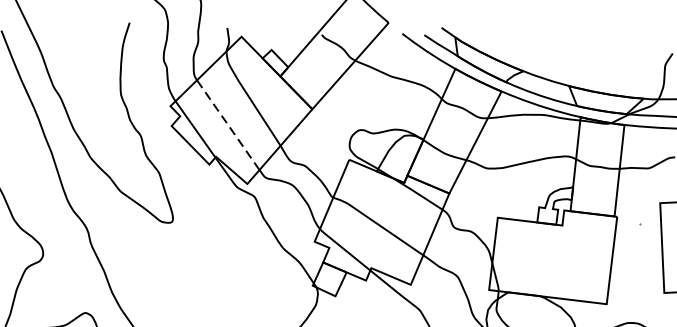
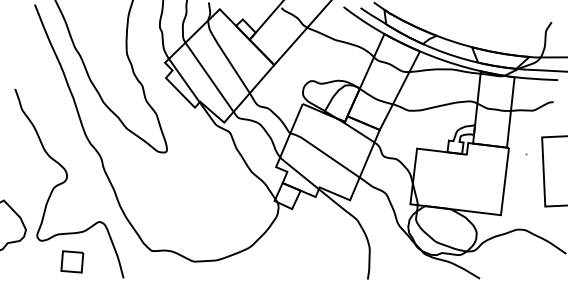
line: (228, 124) -> (209, 76), dashed -> solid

